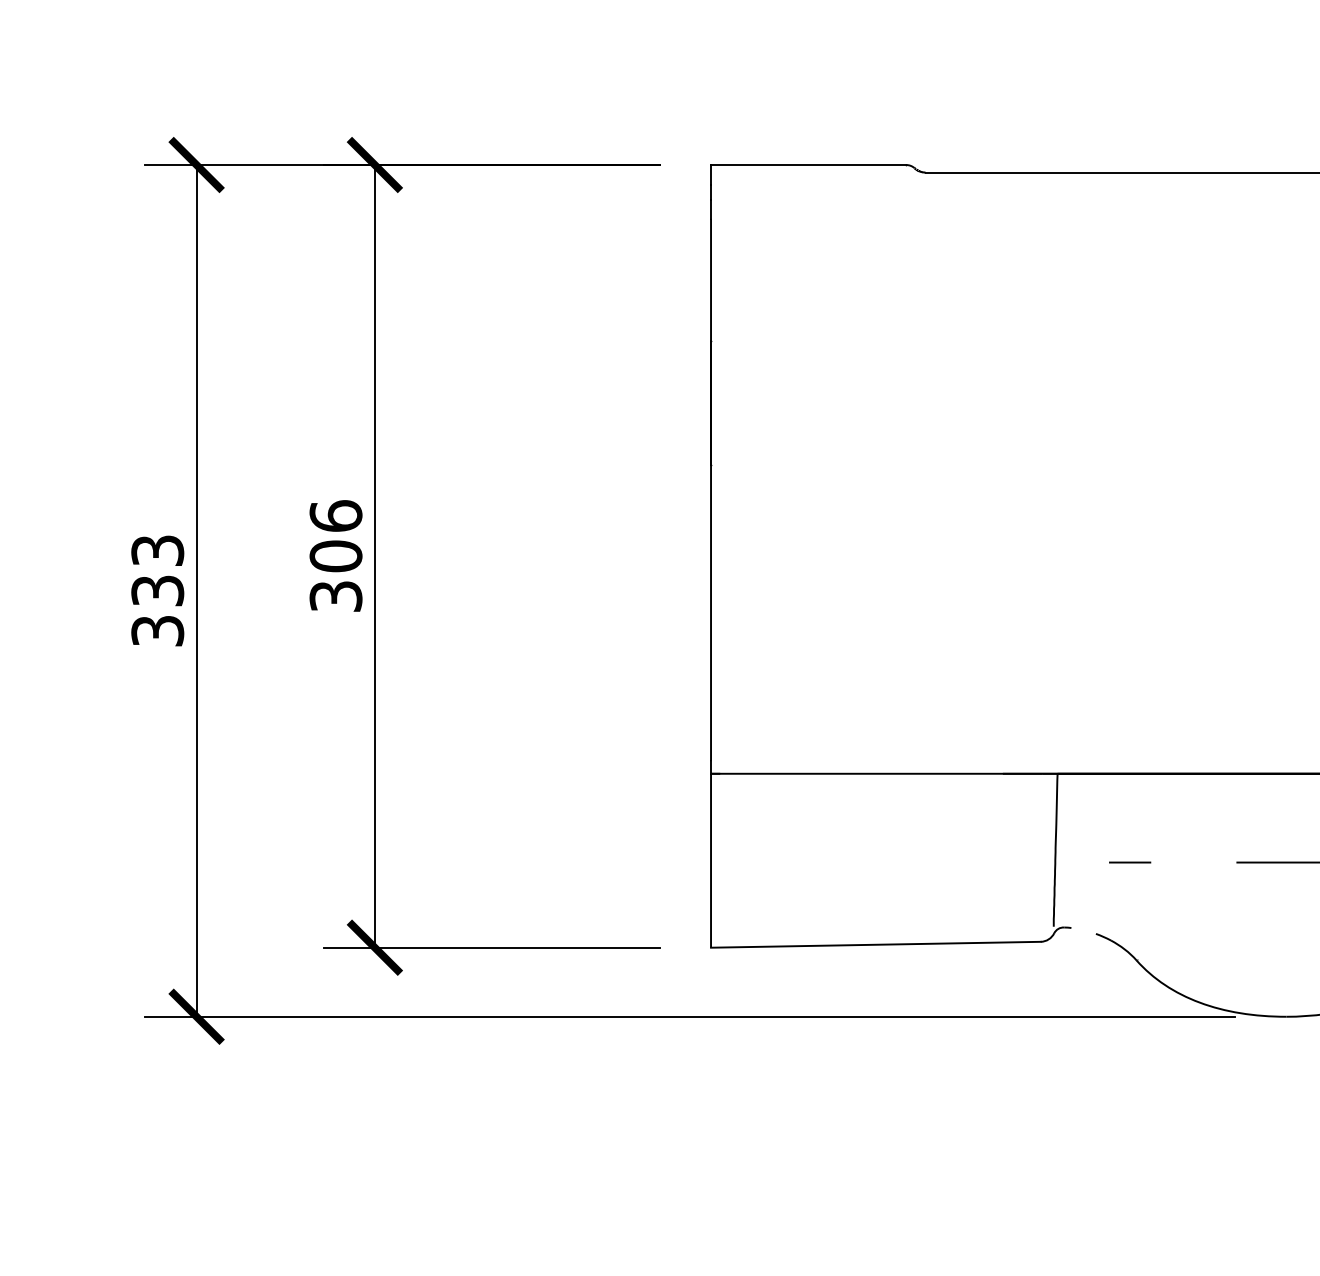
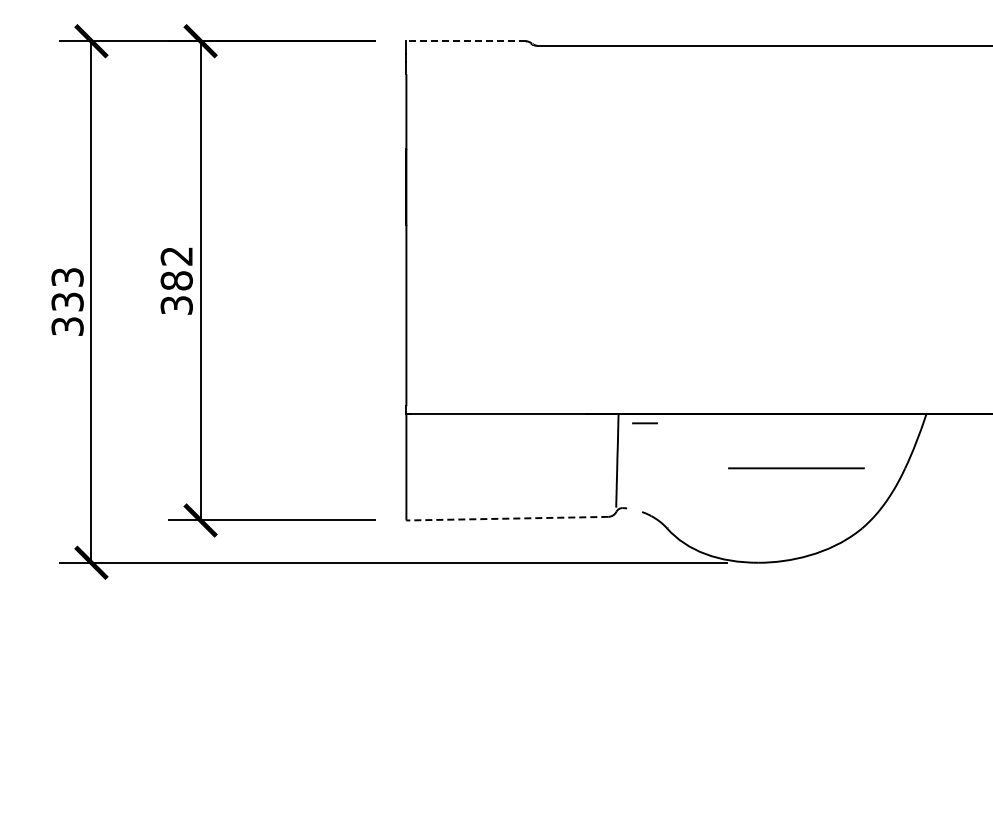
line: (809, 165) -> (466, 41), solid -> dashed
text: (335, 536) -> (176, 268), 306 -> 382
line: (1129, 862) -> (644, 423), moved
line: (876, 944) -> (507, 518), solid -> dashed

